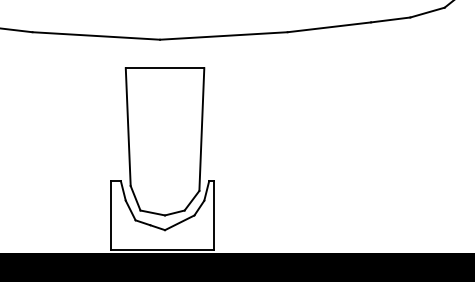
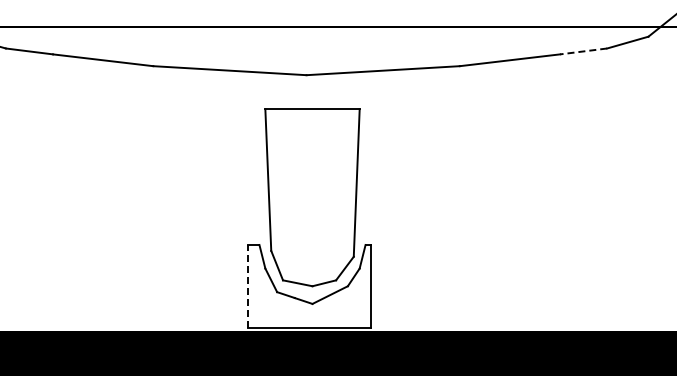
line: (390, 20) -> (583, 51), solid -> dashed
line: (110, 214) -> (247, 285), solid -> dashed

